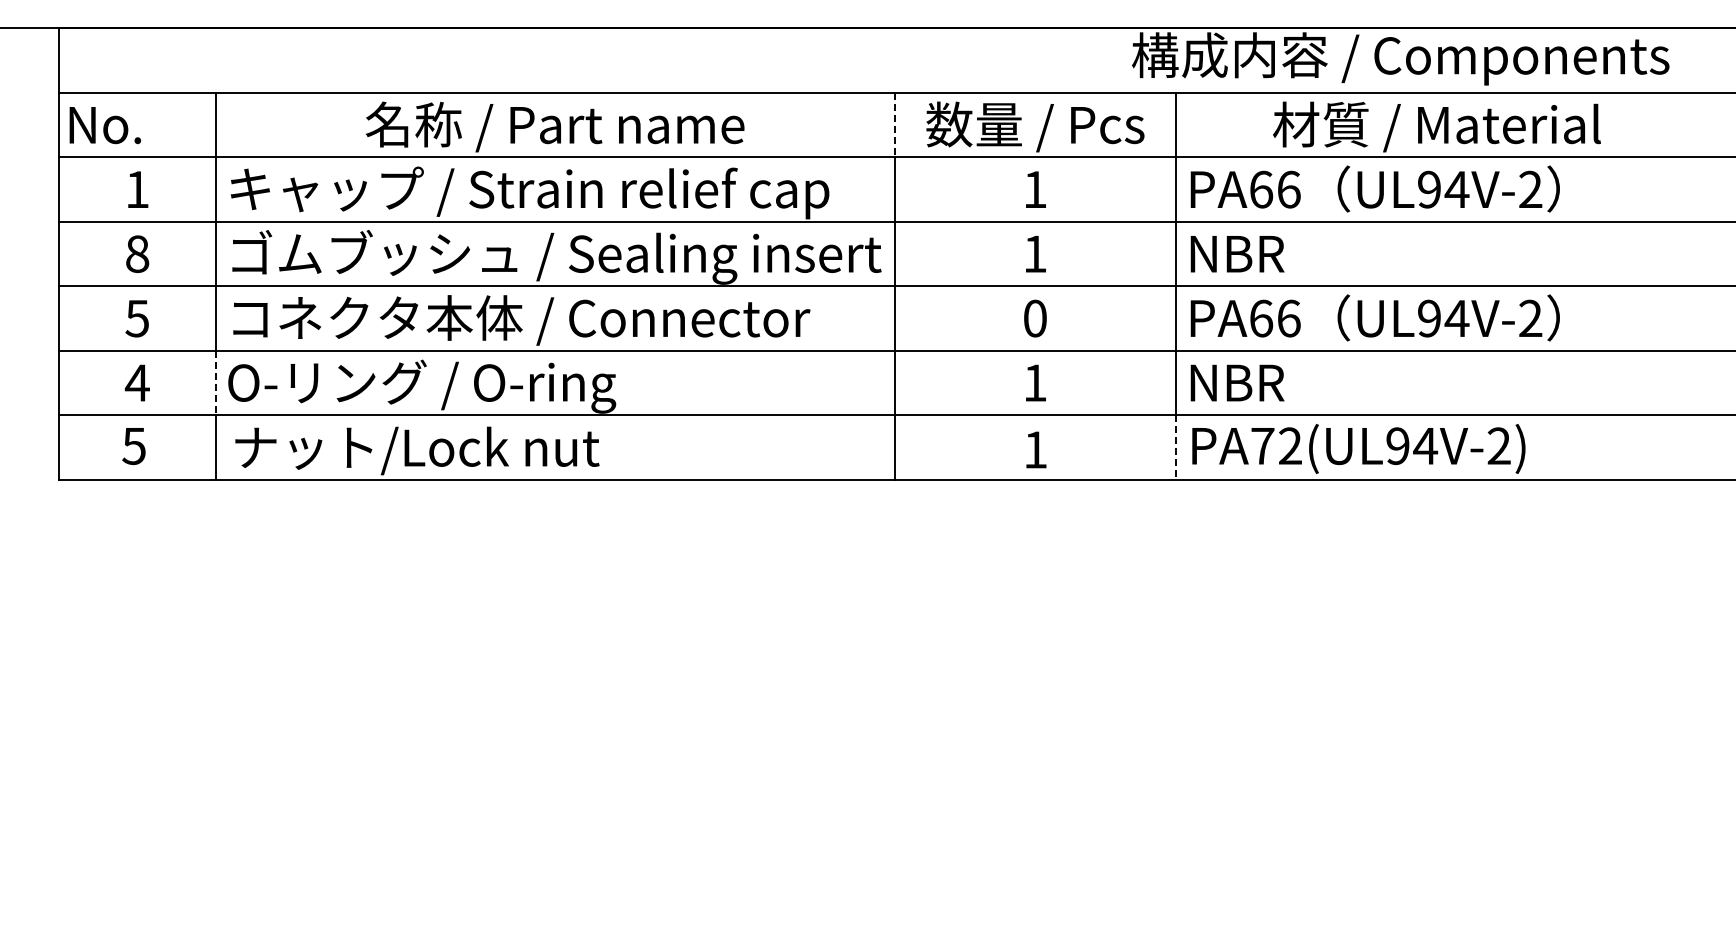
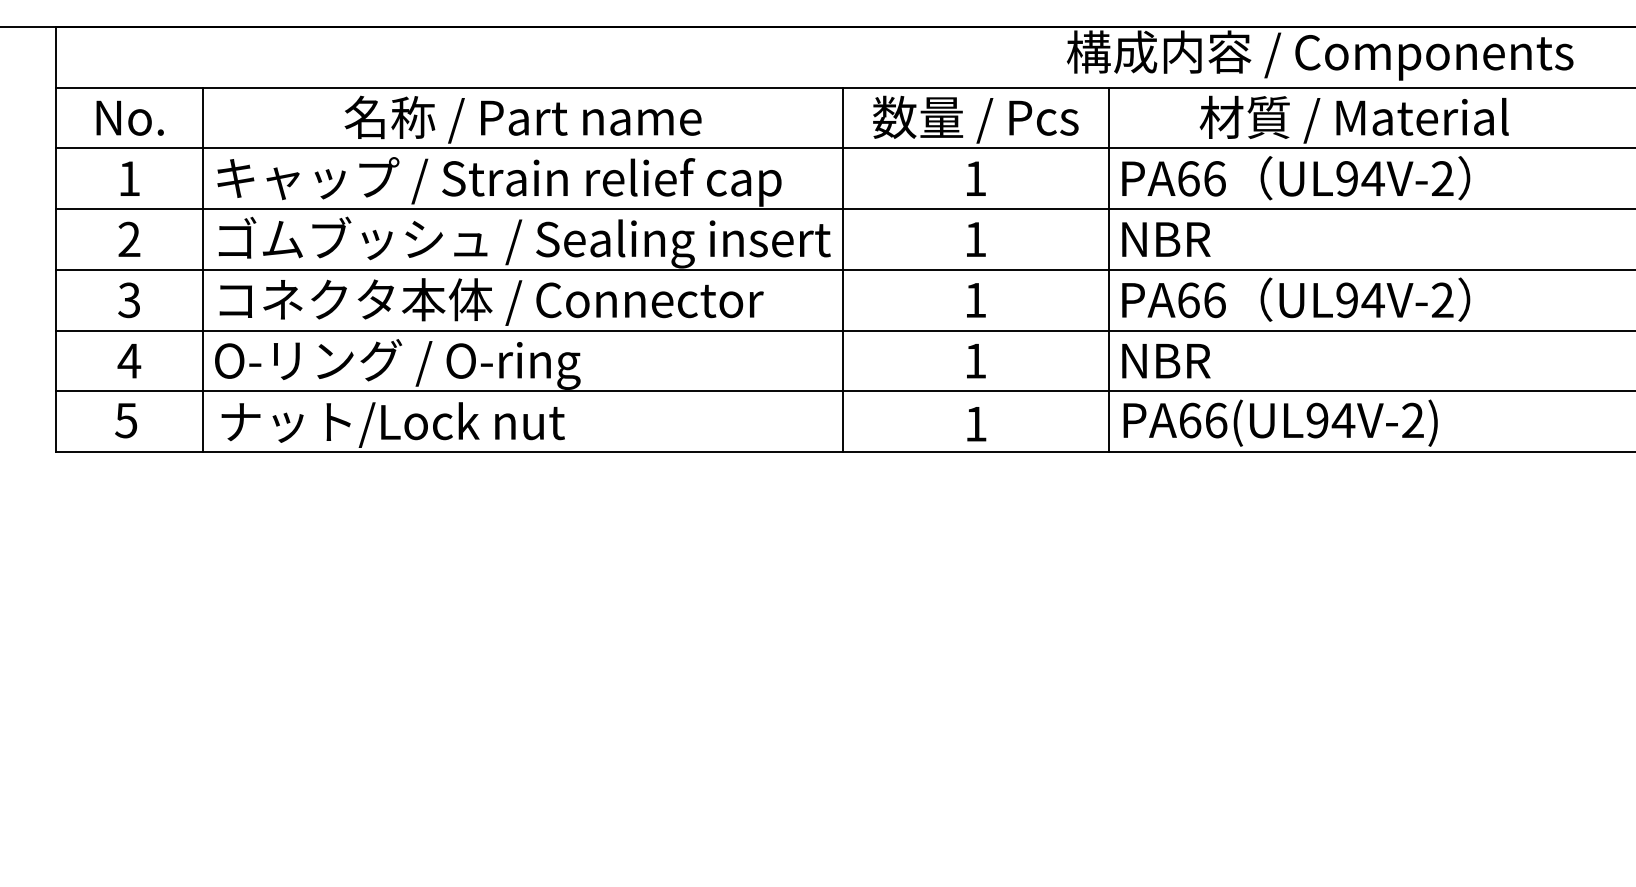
text: (104, 125) -> (129, 118), moved
line: (894, 125) -> (842, 118), dashed -> solid
text: (137, 253) -> (129, 238), 8 -> 2
text: (137, 318) -> (129, 300), 5 -> 3
text: (1035, 318) -> (975, 300), 0 -> 1
line: (216, 383) -> (203, 361), dashed -> solid
text: (1276, 446) -> (1203, 420), PA72(UL94V-2) -> PA66(UL94V-2)
line: (1176, 447) -> (1108, 421), dashed -> solid

